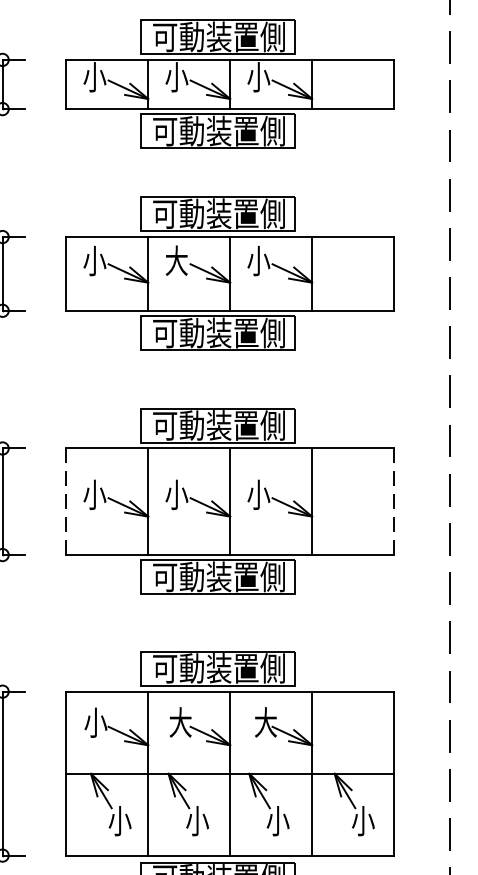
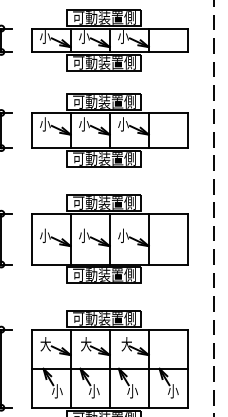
text: (177, 261) -> (84, 124), 大 -> 小
line: (65, 500) -> (31, 238), dashed -> solid
line: (393, 500) -> (187, 238), dashed -> solid
text: (95, 722) -> (45, 344), 小 -> 大

